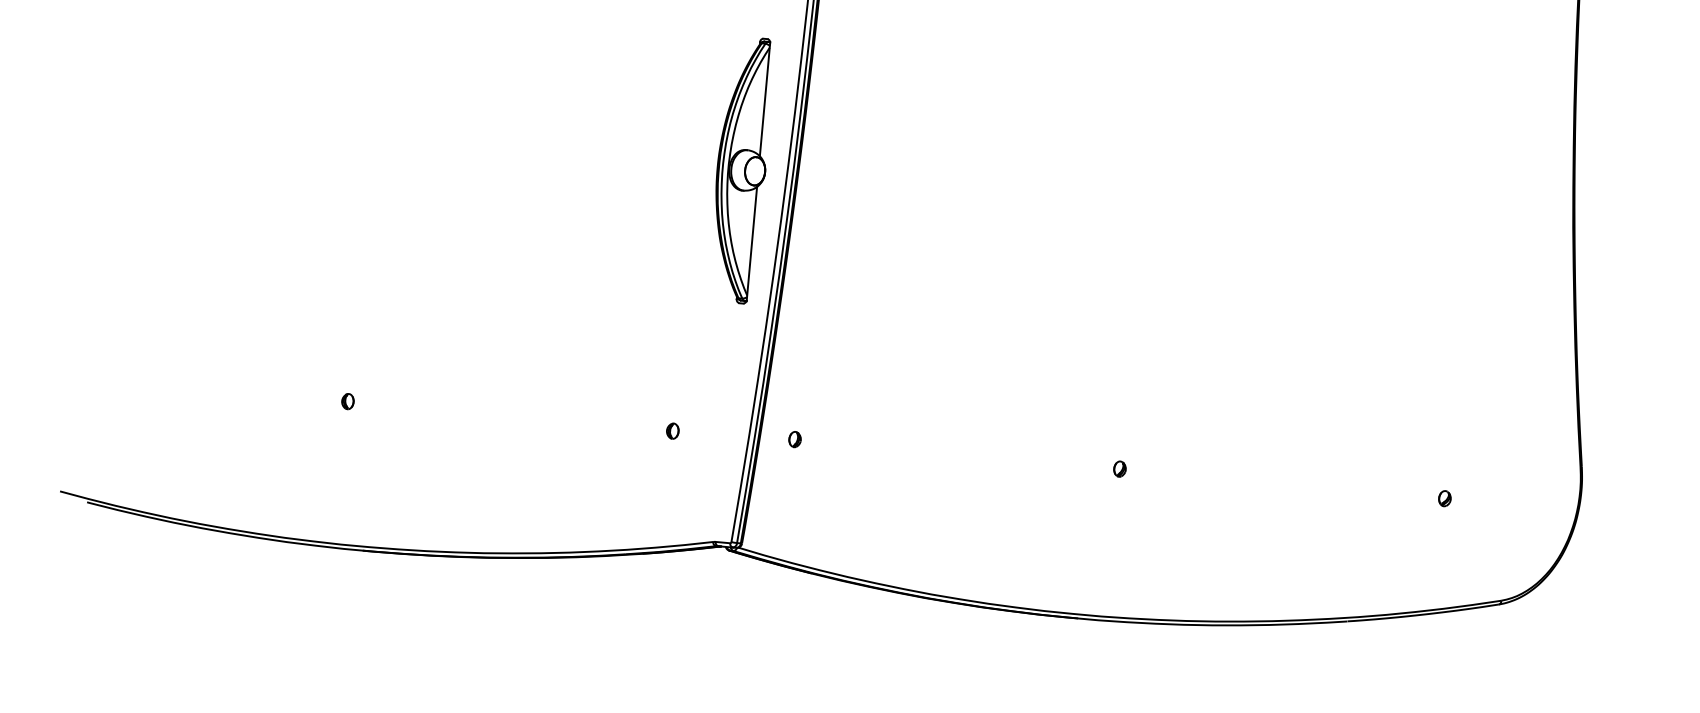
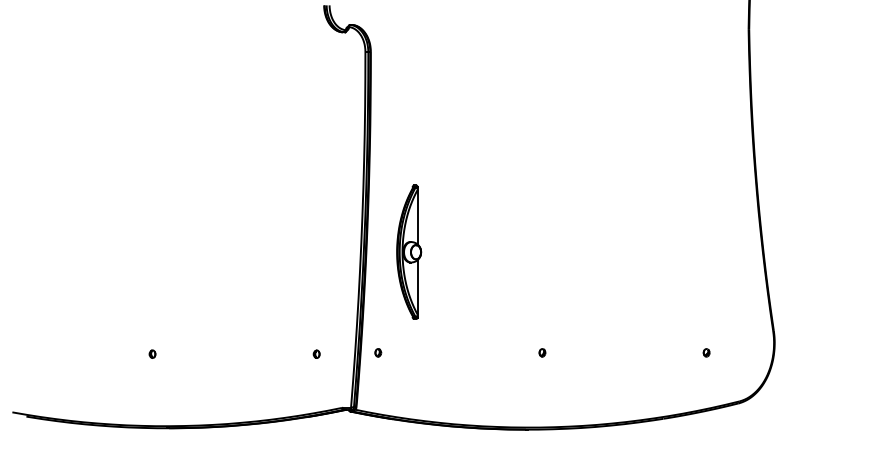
part: (742, 168) -> (409, 251), moved

